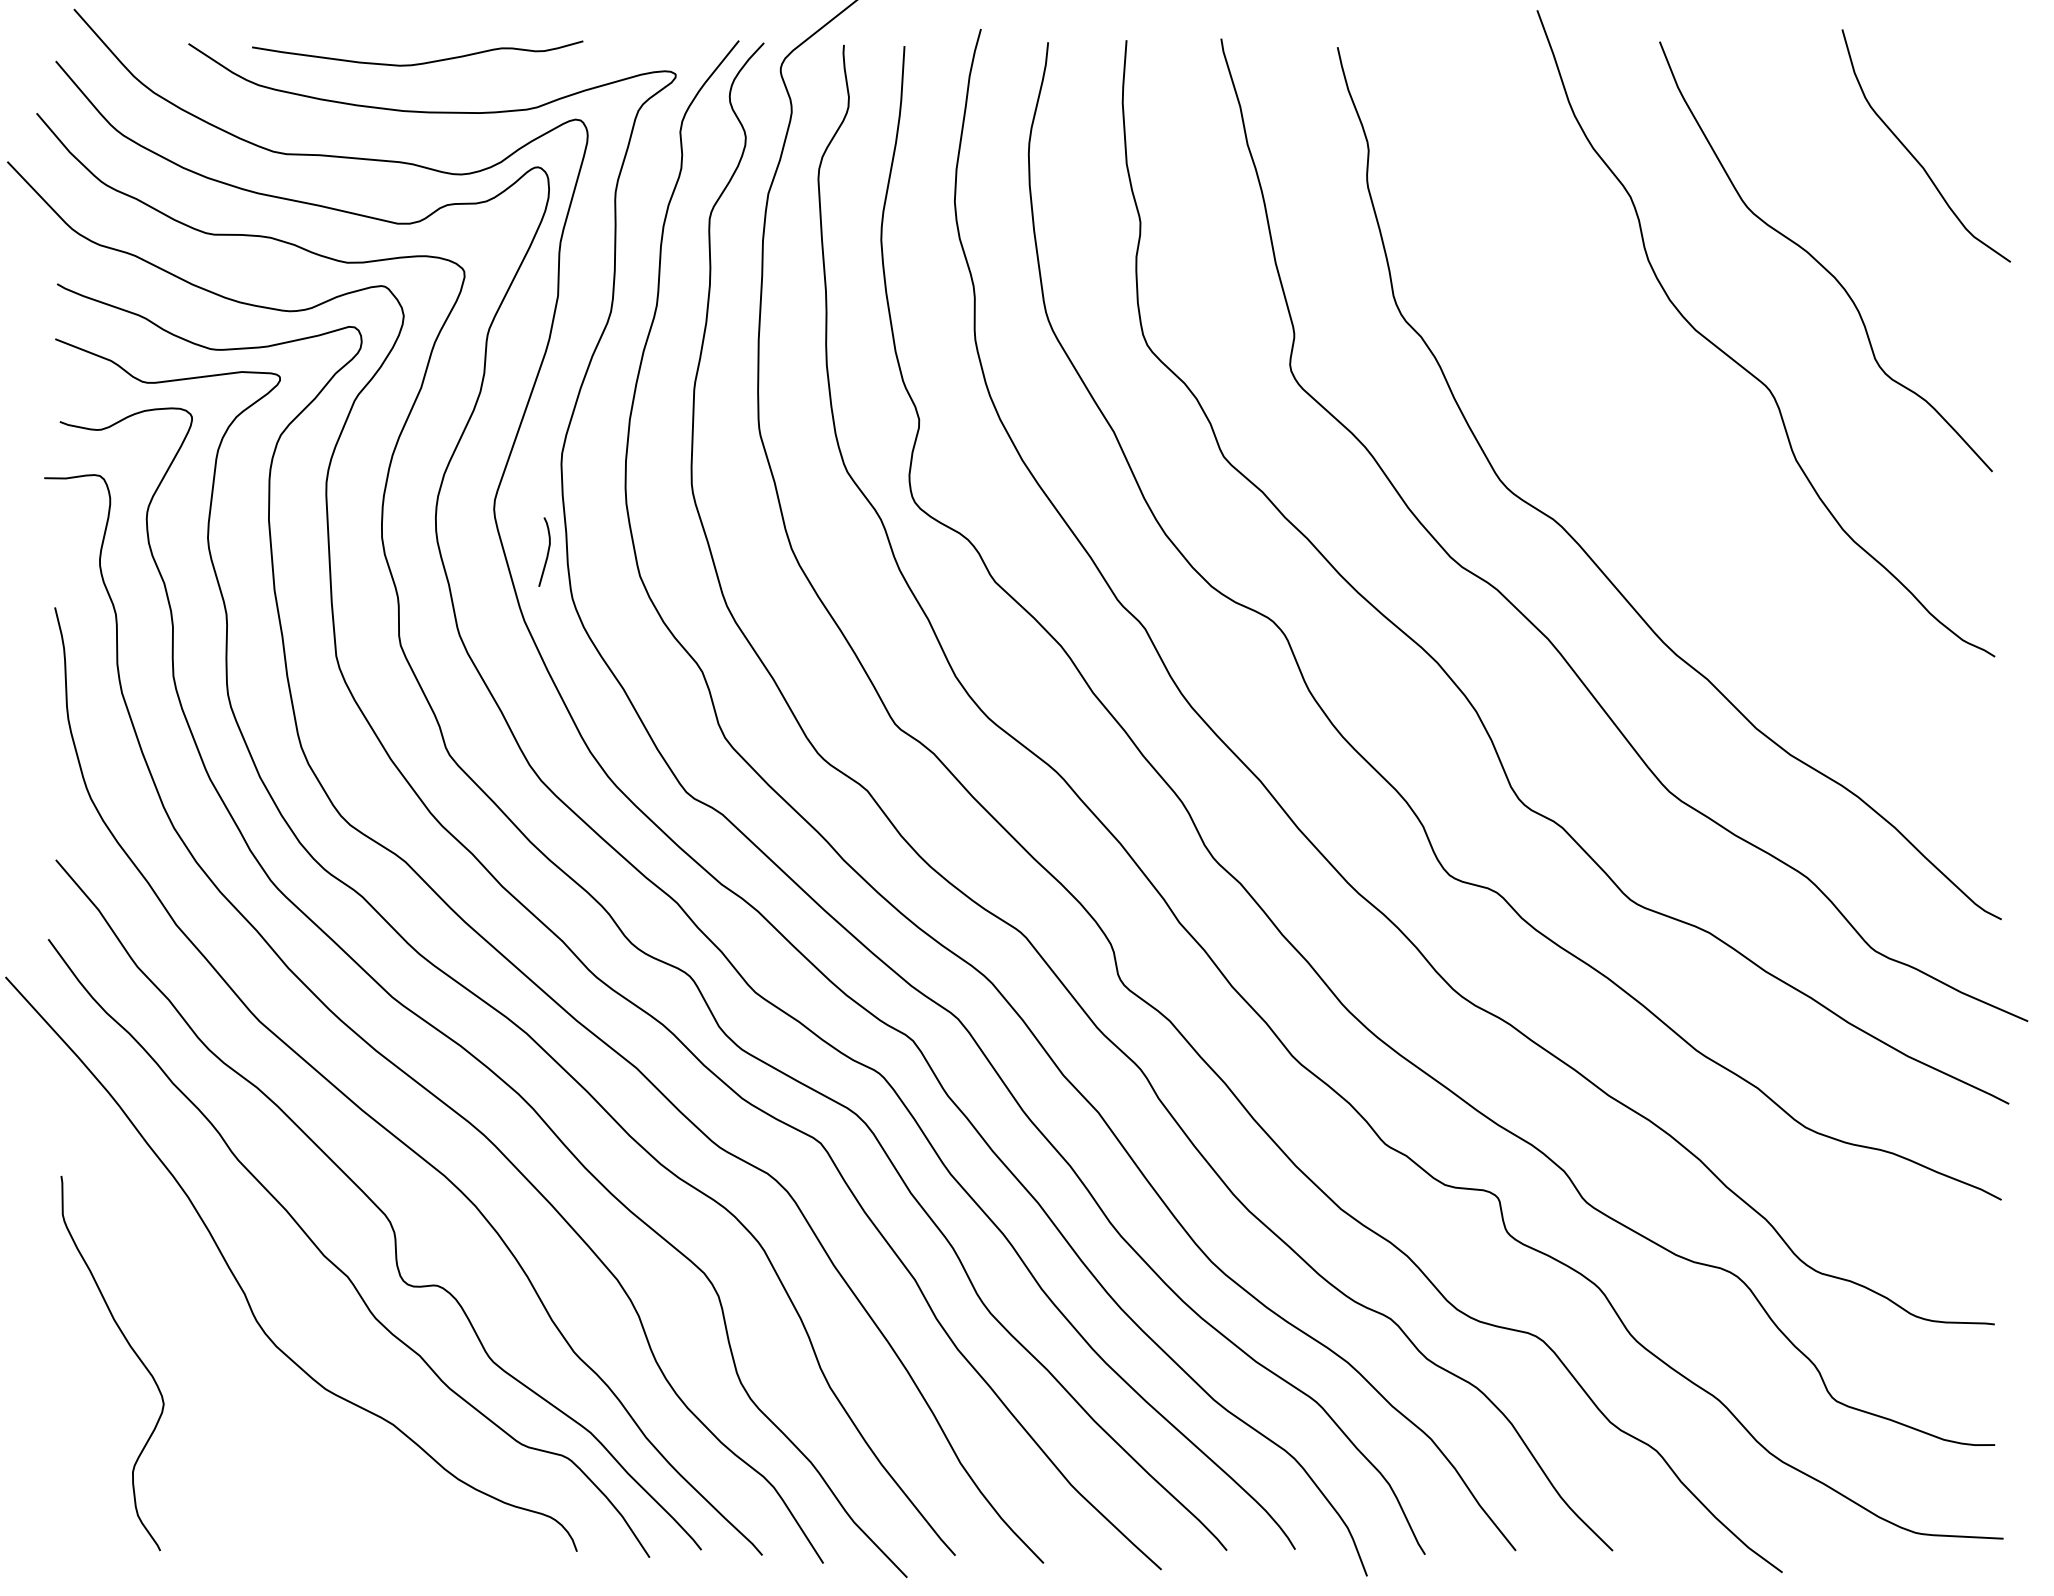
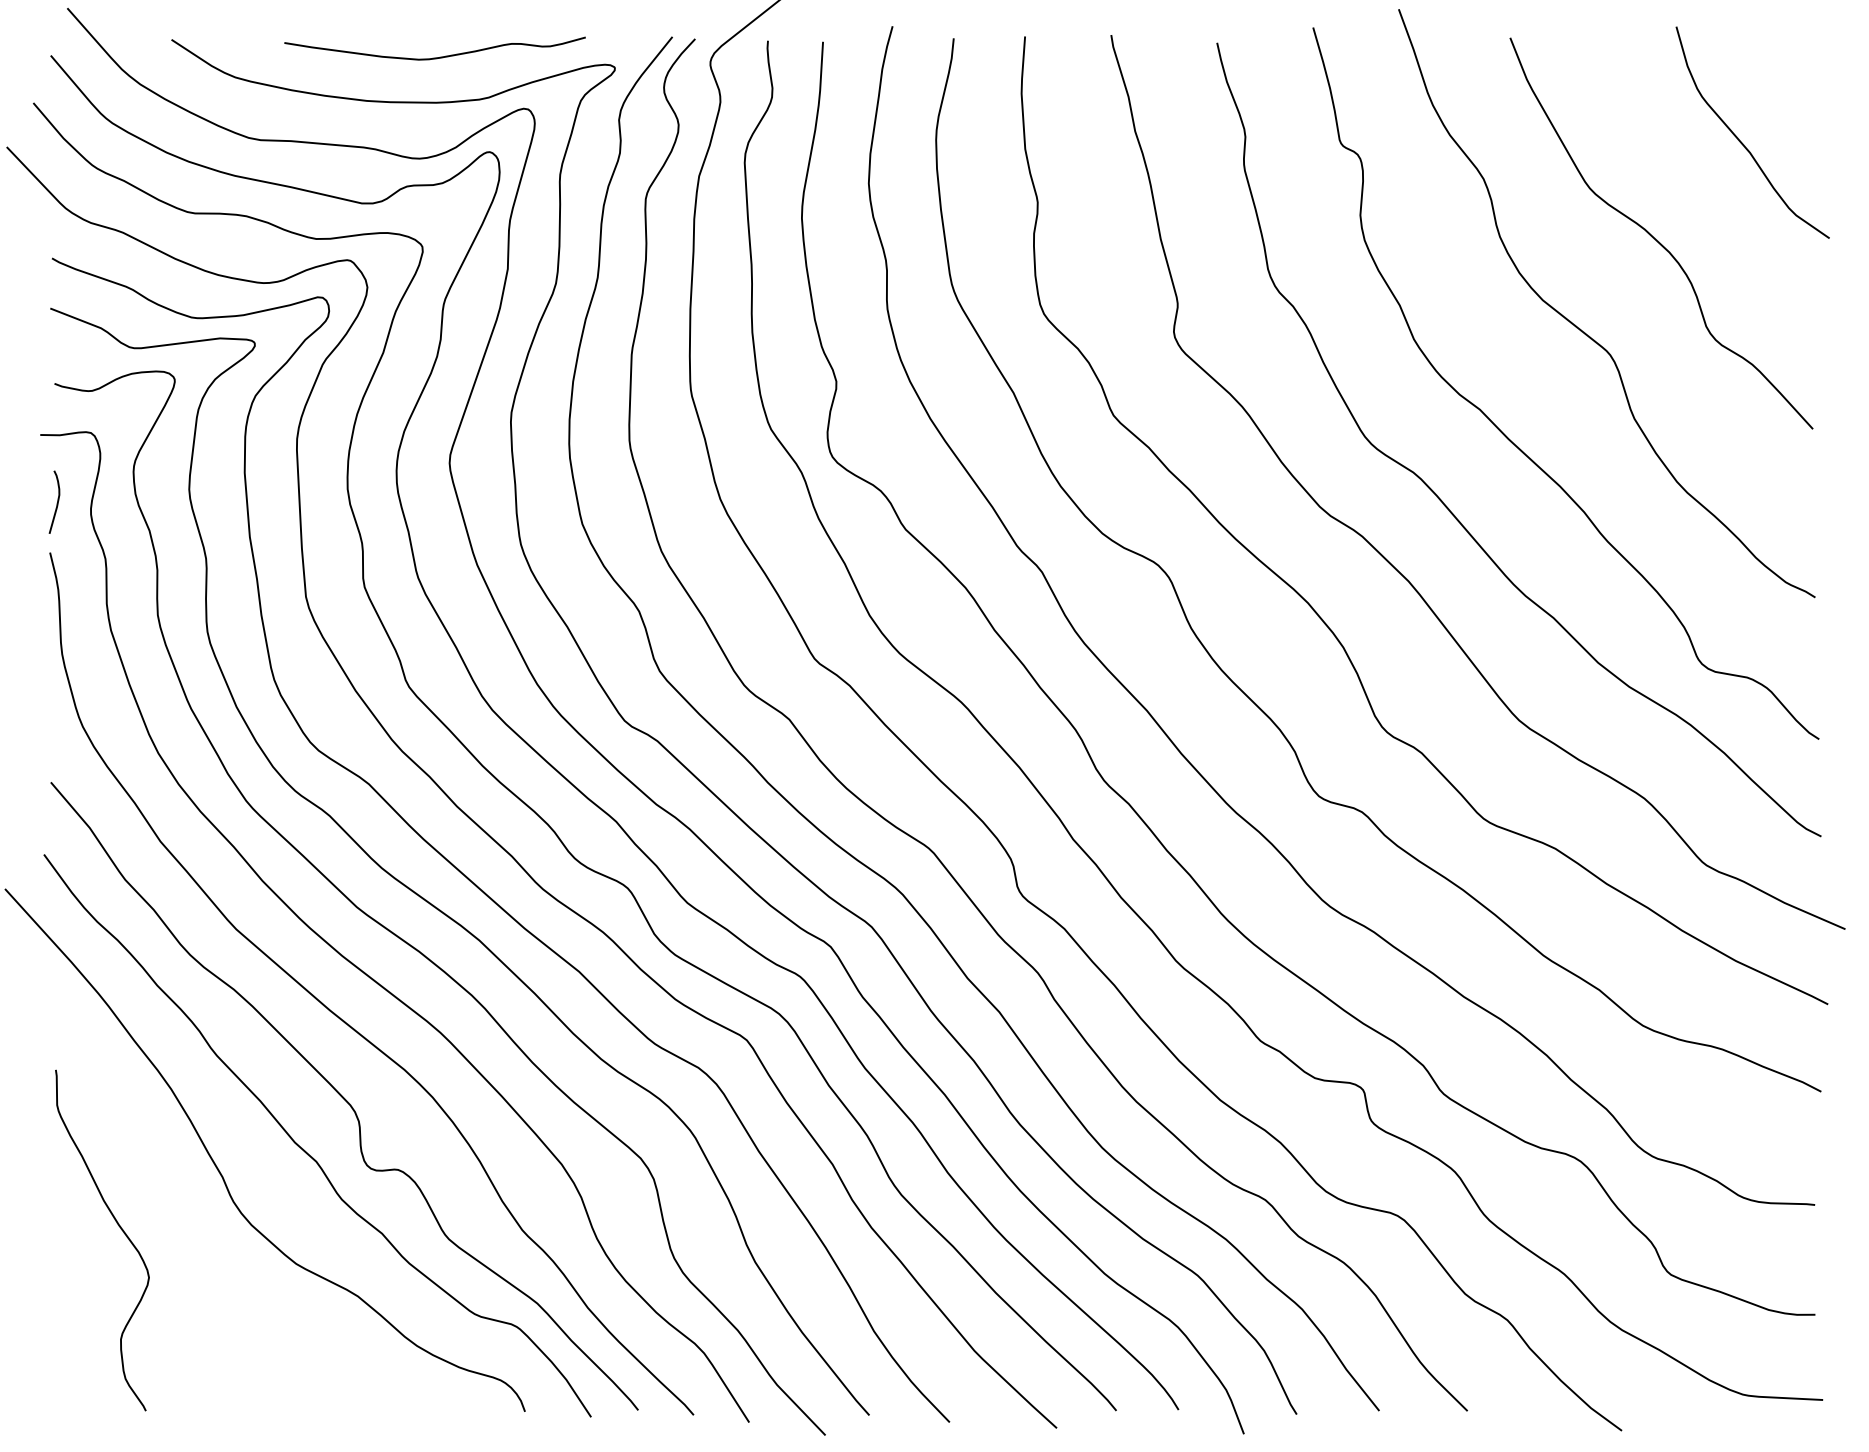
curve: (417, 63) -> (434, 57), moved
curve: (1658, 482) -> (1509, 438), added
curve: (546, 553) -> (56, 503), moved

